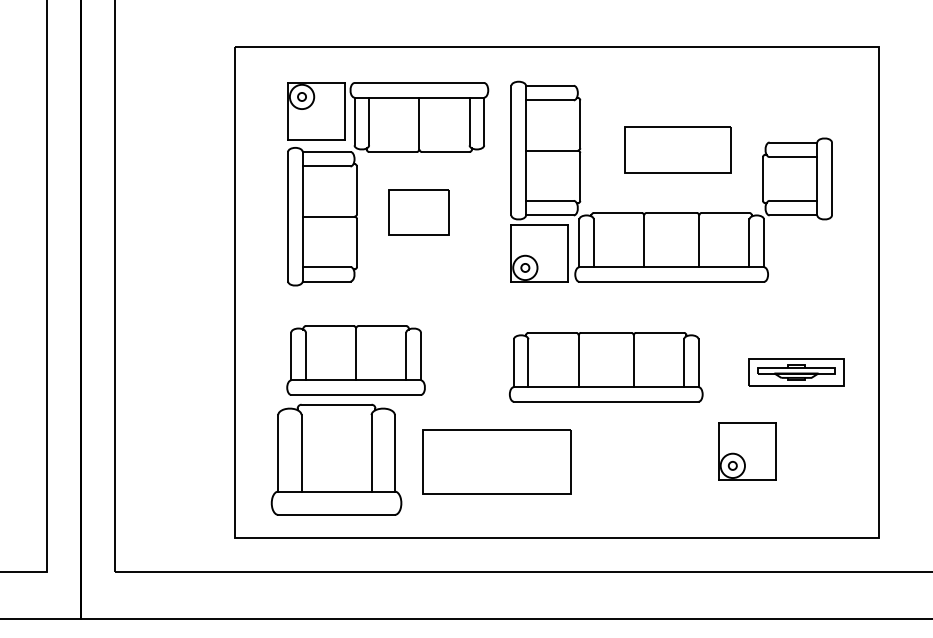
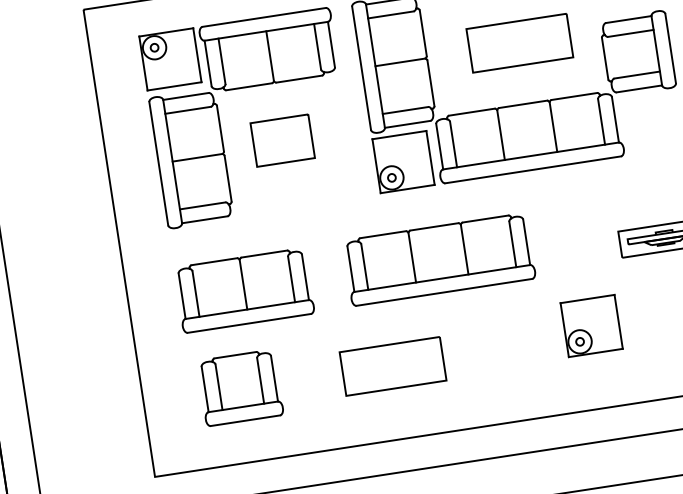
part: (606, 367) -> (439, 259), moved
part: (747, 451) -> (591, 326), moved
part: (336, 459) -> (240, 387), size x0.62
part: (496, 461) -> (392, 366), size x0.71

